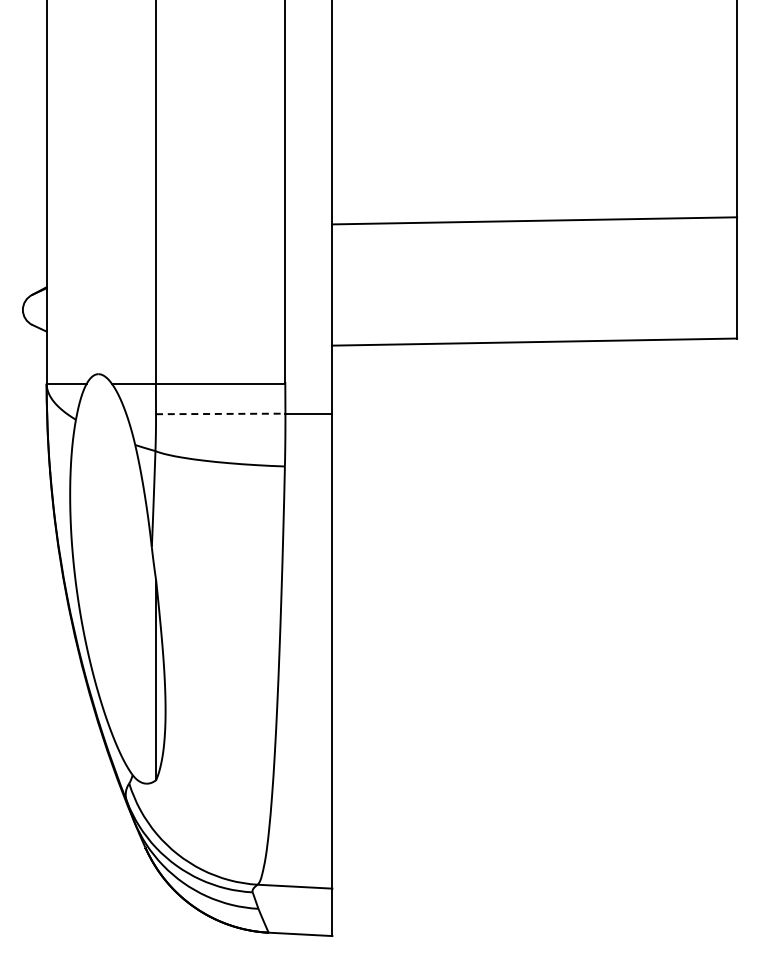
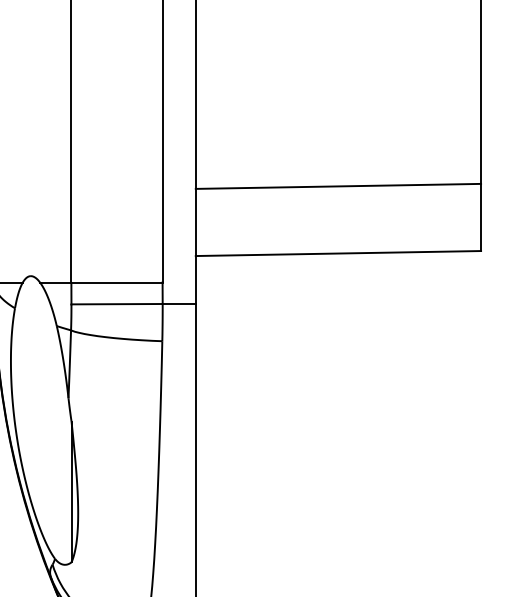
line: (534, 220) -> (338, 186), moved
line: (220, 413) -> (116, 303), dashed -> solid

